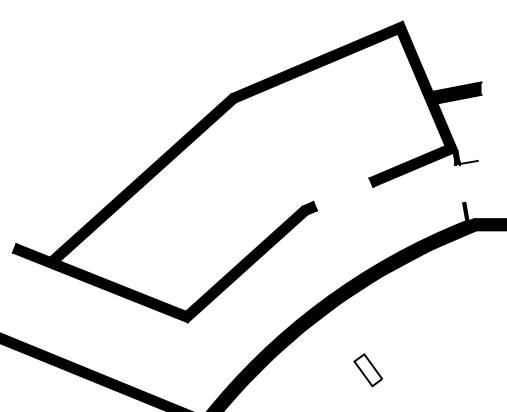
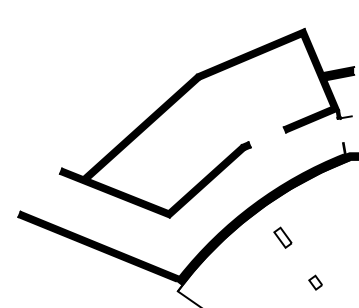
part: (367, 369) -> (282, 237), moved

